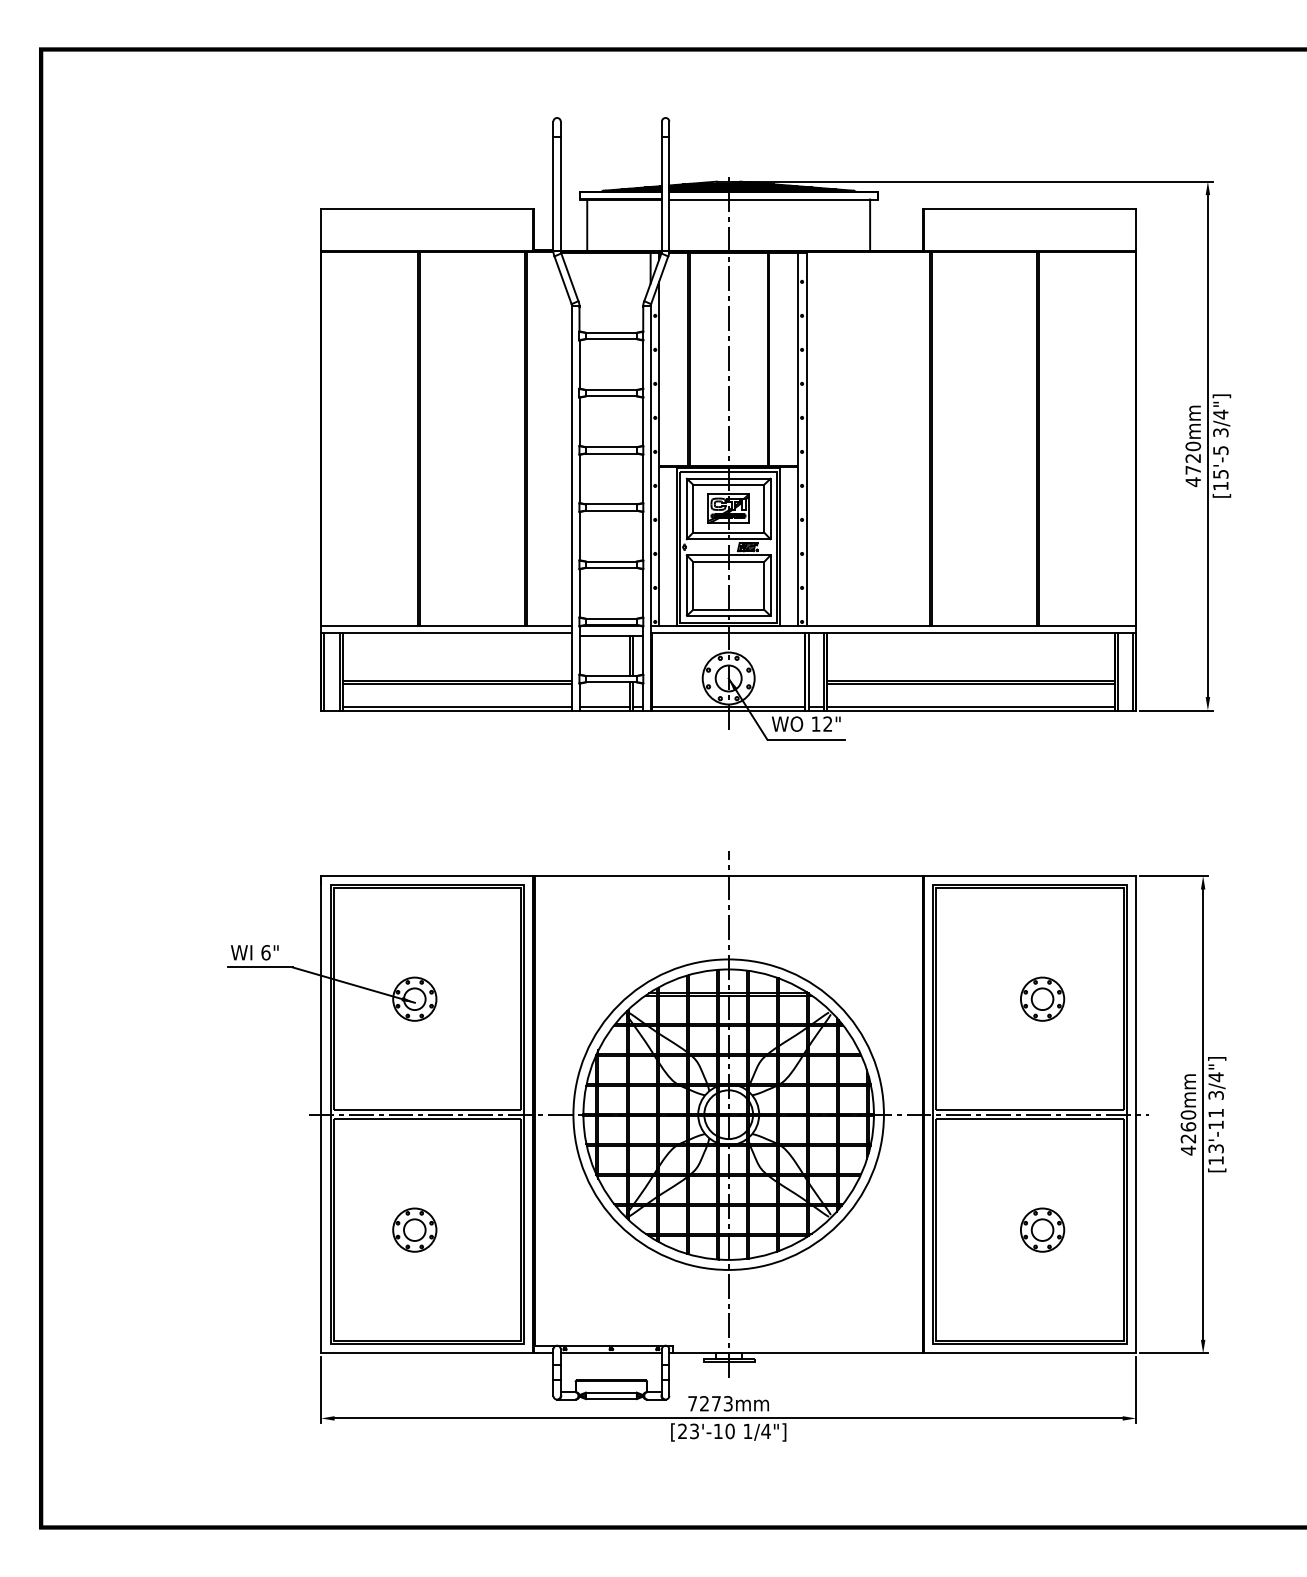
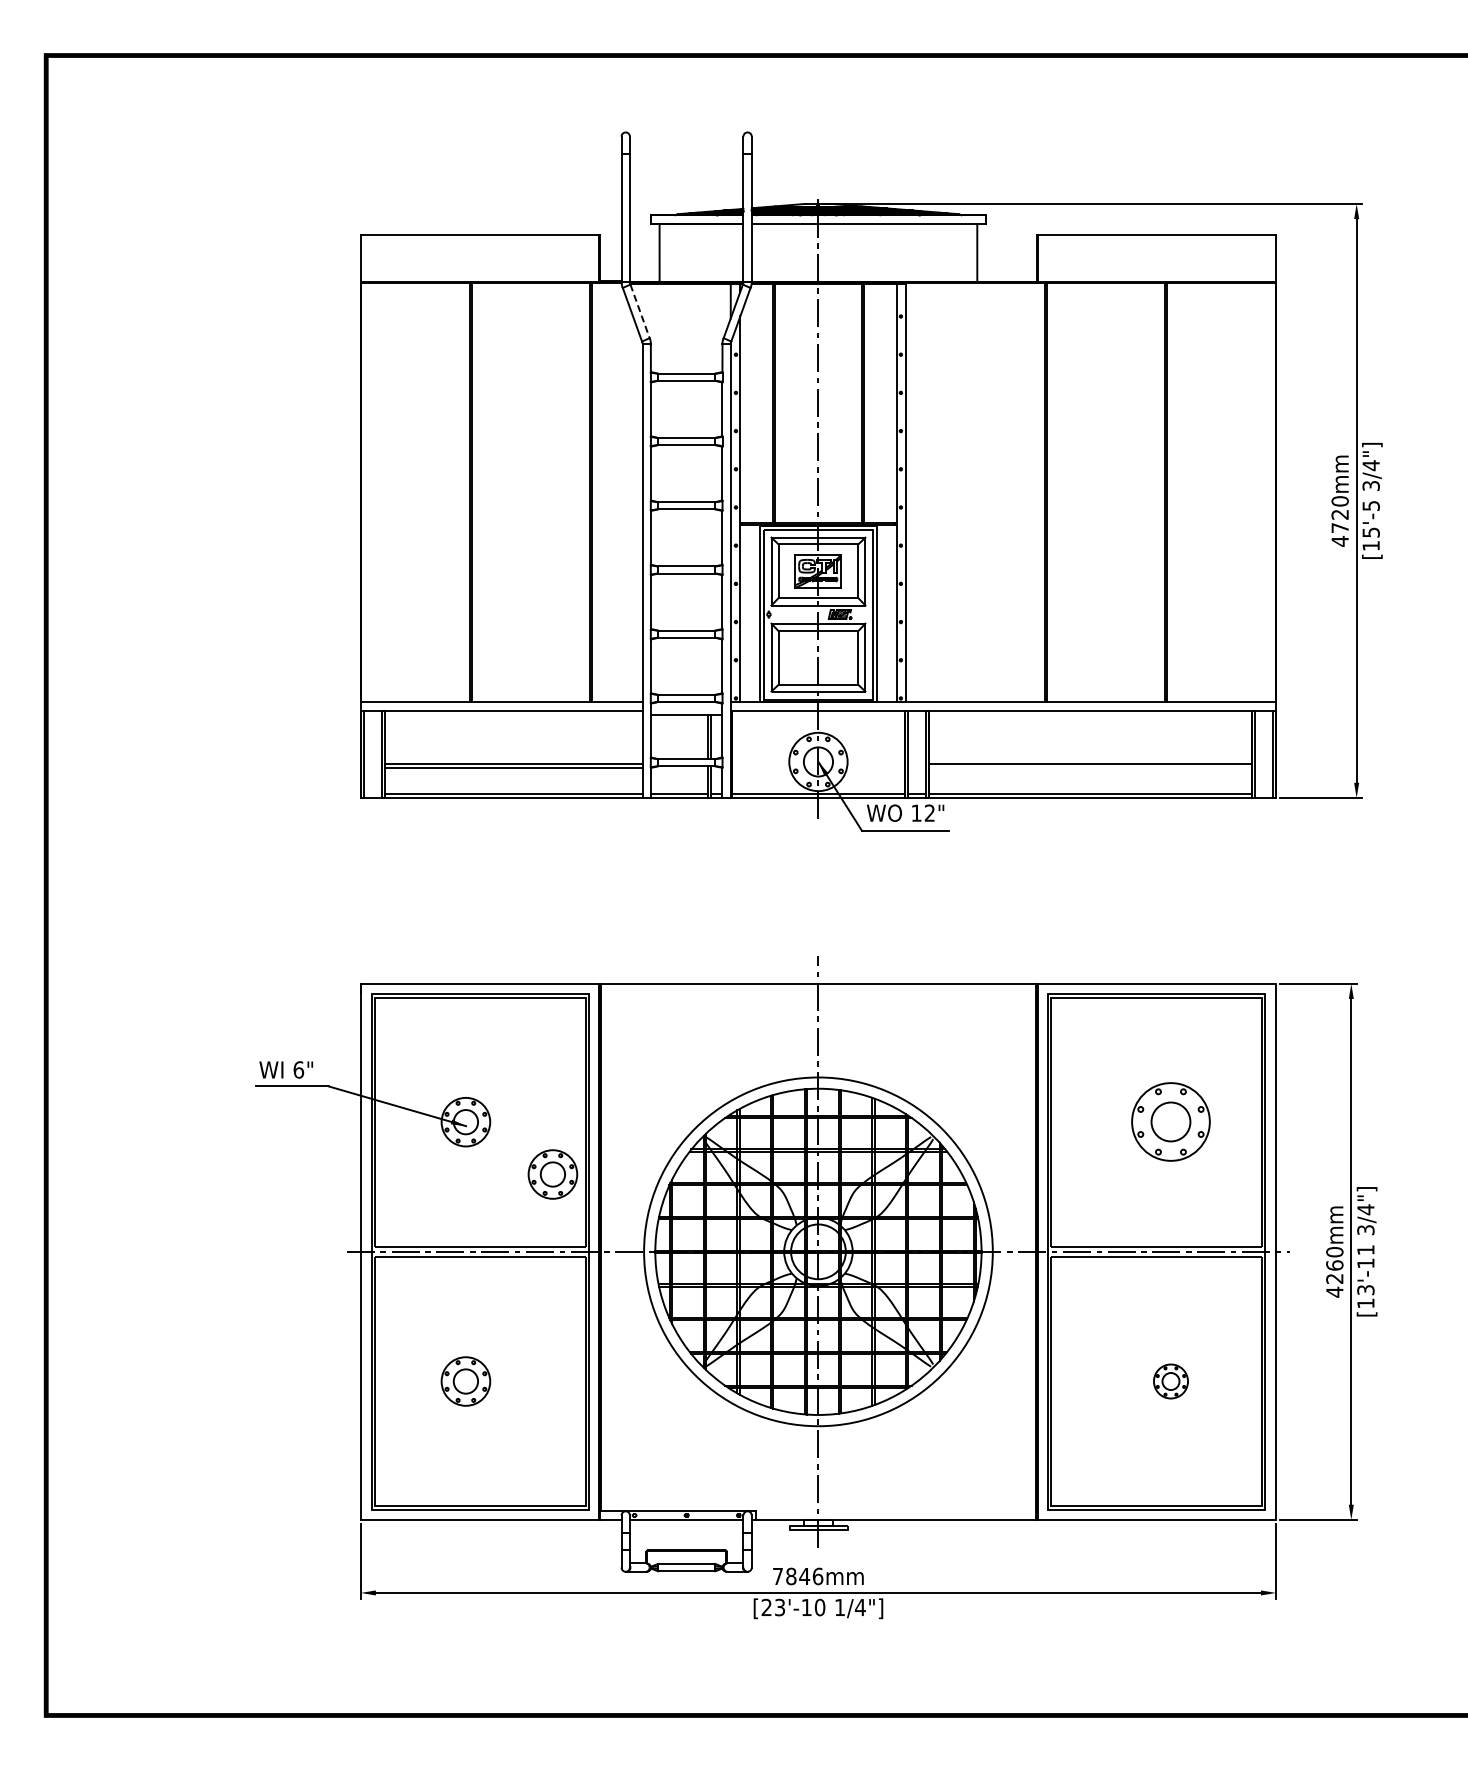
line: (570, 277) -> (640, 311), solid -> dashed
line: (970, 683) -> (1089, 767), removed
part: (1042, 999) -> (1170, 1122), size x1.6
part: (491, 1045) -> (552, 1174), added
part: (1042, 1230) -> (1170, 1381), size x0.7
text: (716, 1403) -> (804, 1576), 7273mm -> 7846mm

